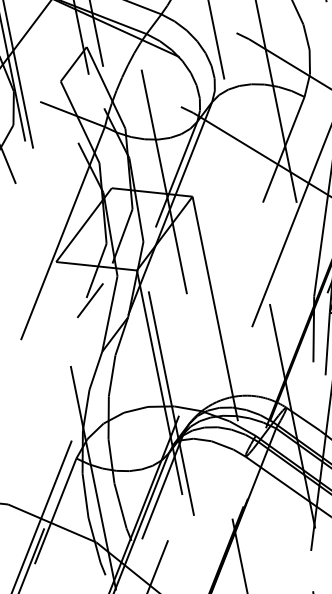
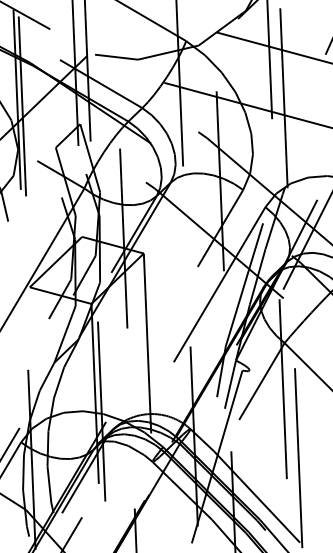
line: (90, 300) -> (51, 321), removed

